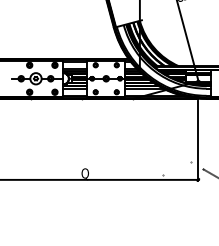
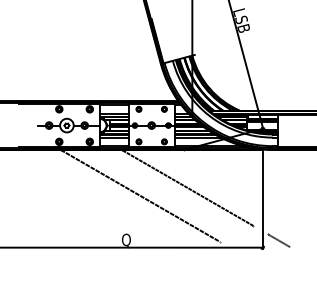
line: (135, 130) -> (187, 187), added
line: (96, 136) -> (139, 195), added

